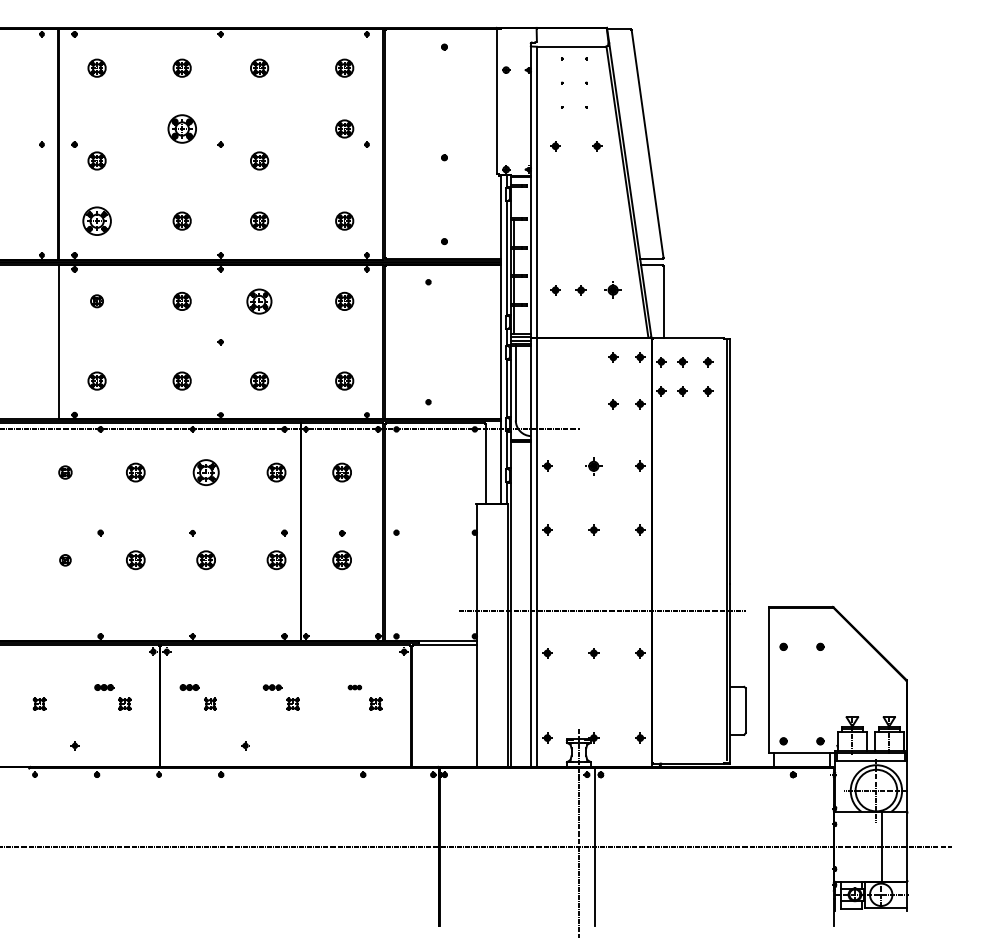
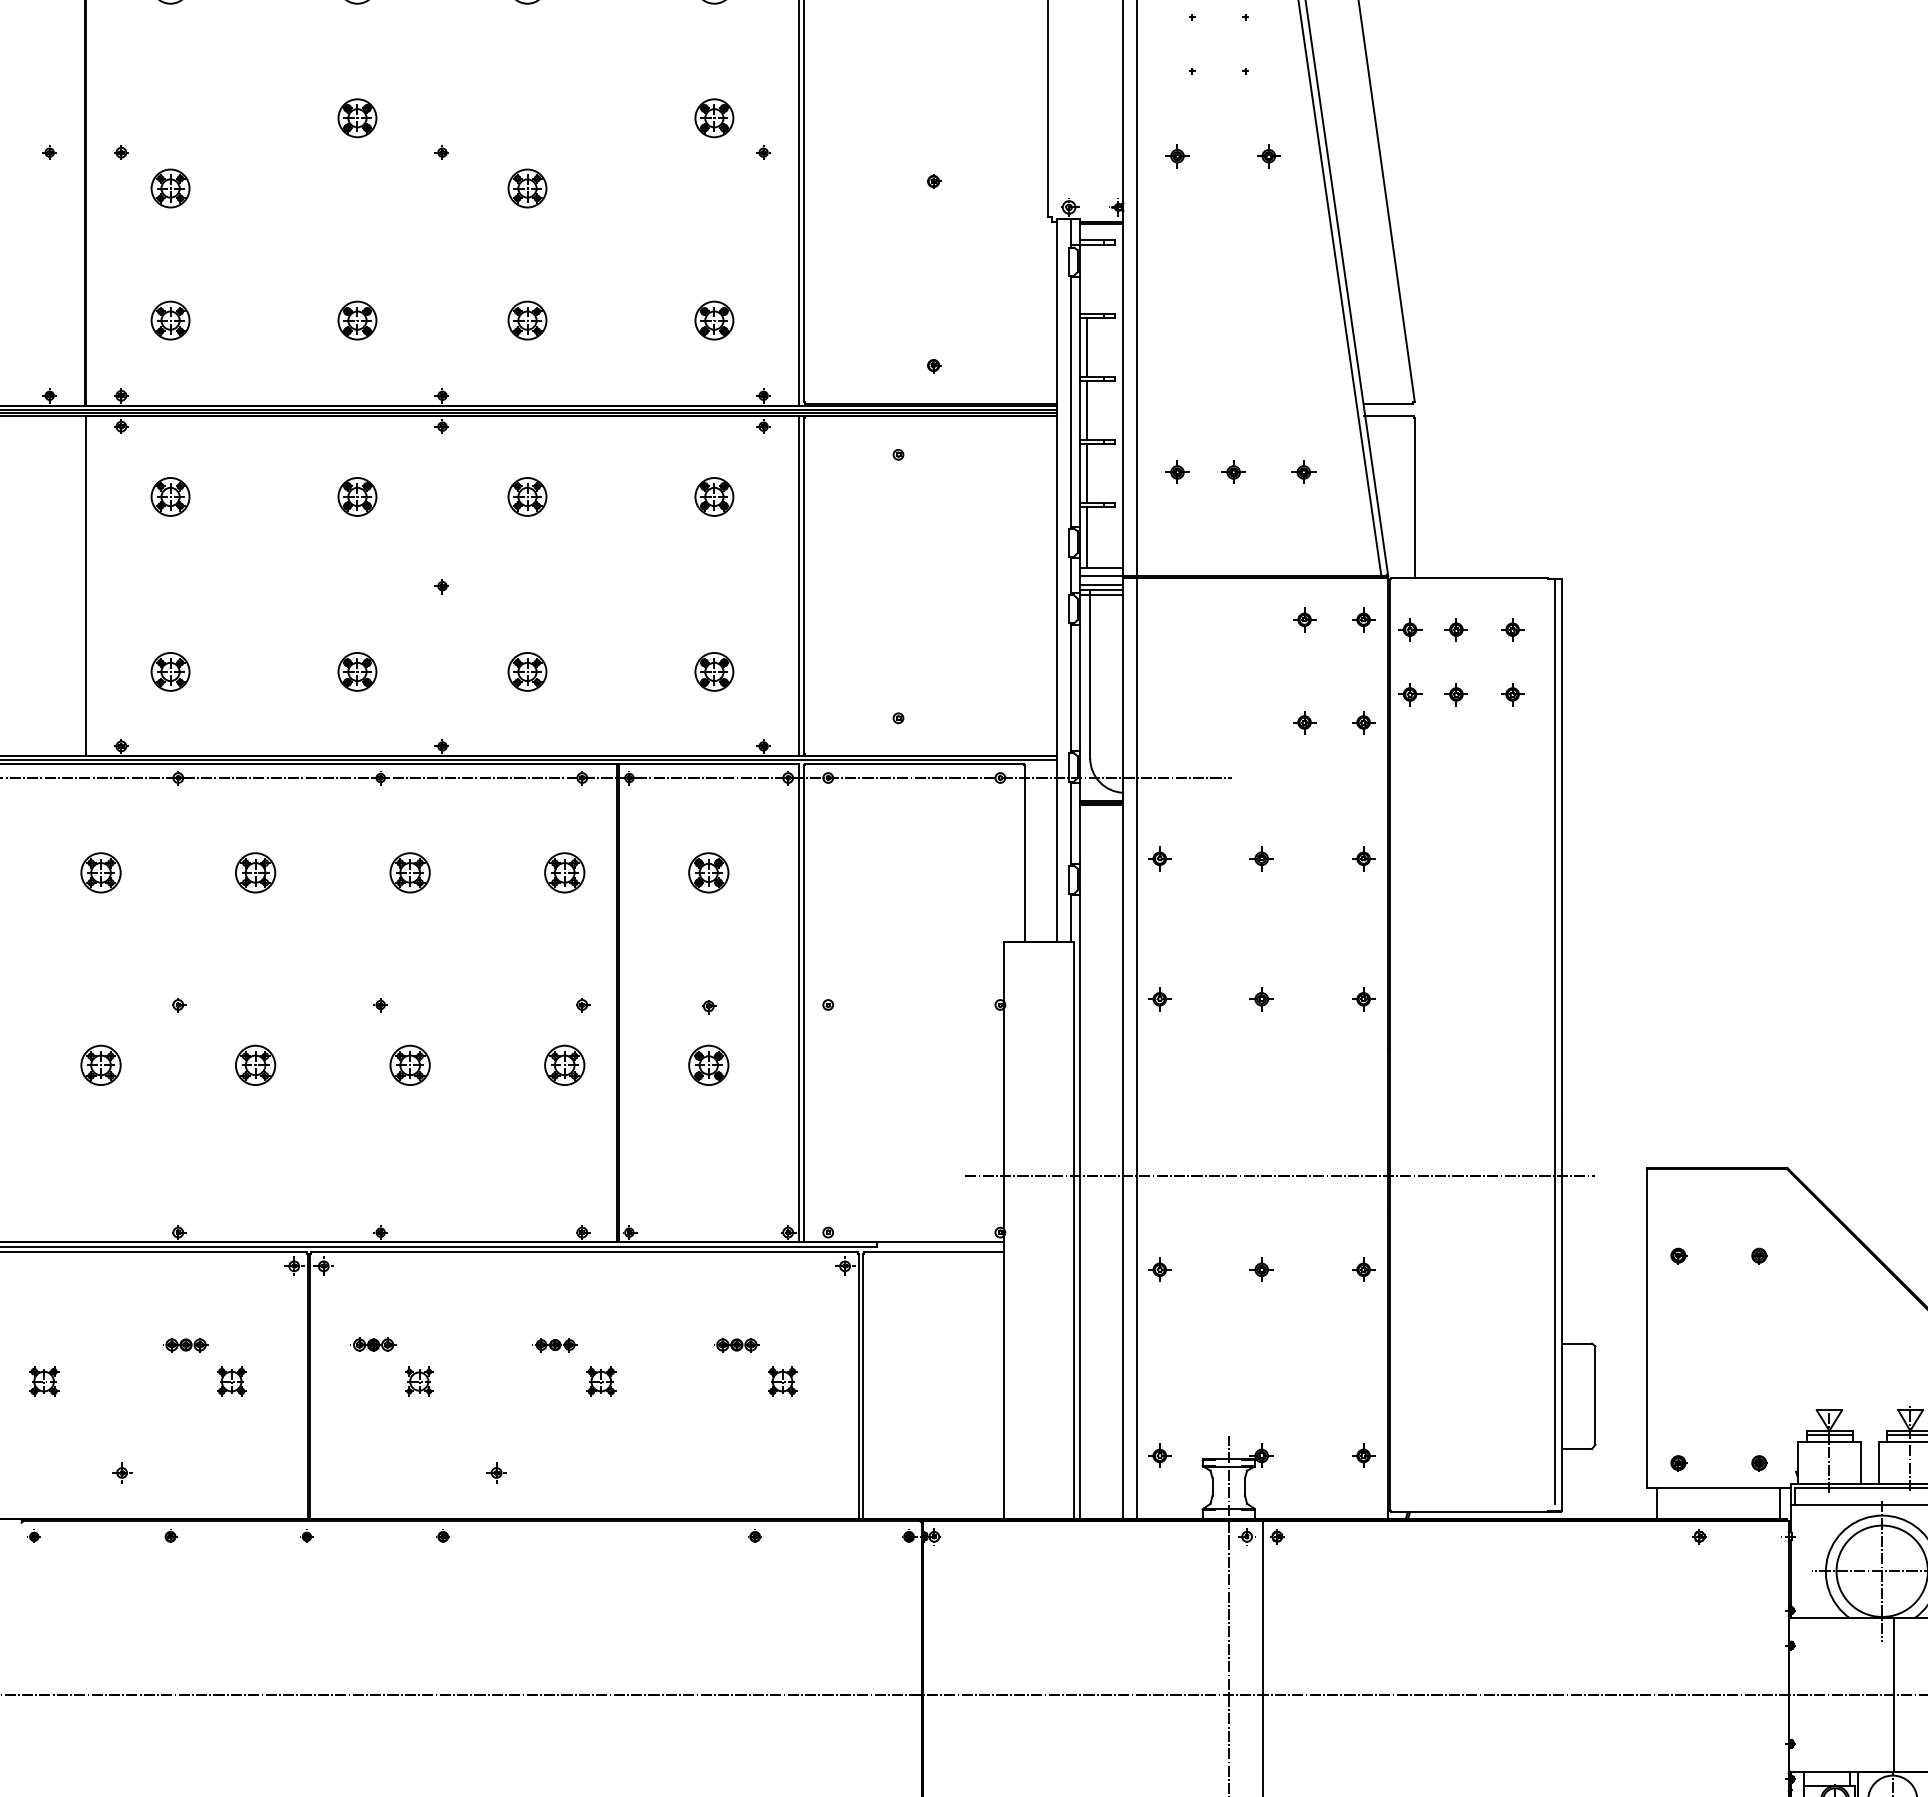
part: (181, 128) -> (355, 117), size x0.62
part: (96, 220) -> (169, 319), size x0.62
part: (612, 290) -> (1302, 472), size x0.62
part: (96, 300) -> (169, 494), size x1.43
part: (259, 300) -> (527, 494), size x0.71
part: (593, 465) -> (1260, 857), size x0.62
part: (65, 472) -> (101, 872), size x1.43
part: (205, 472) -> (408, 872), size x0.71
part: (65, 560) -> (101, 1065), size x1.67
part: (354, 687) -> (735, 1344), size x1.43

